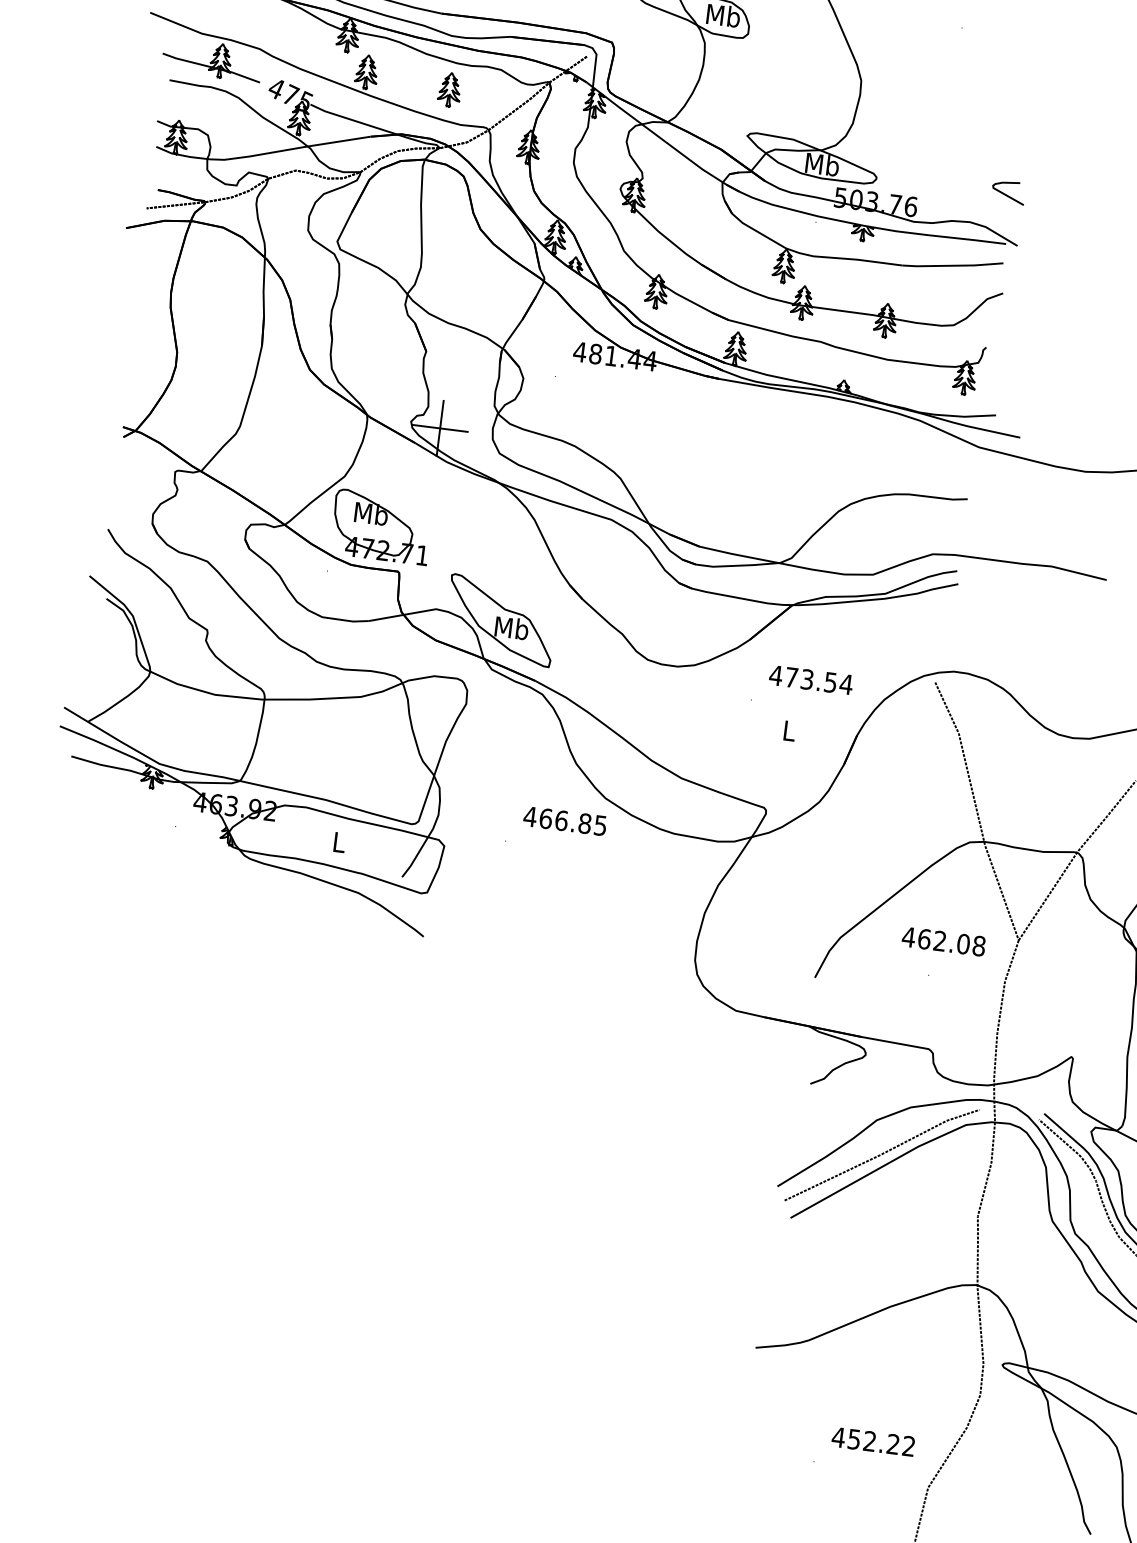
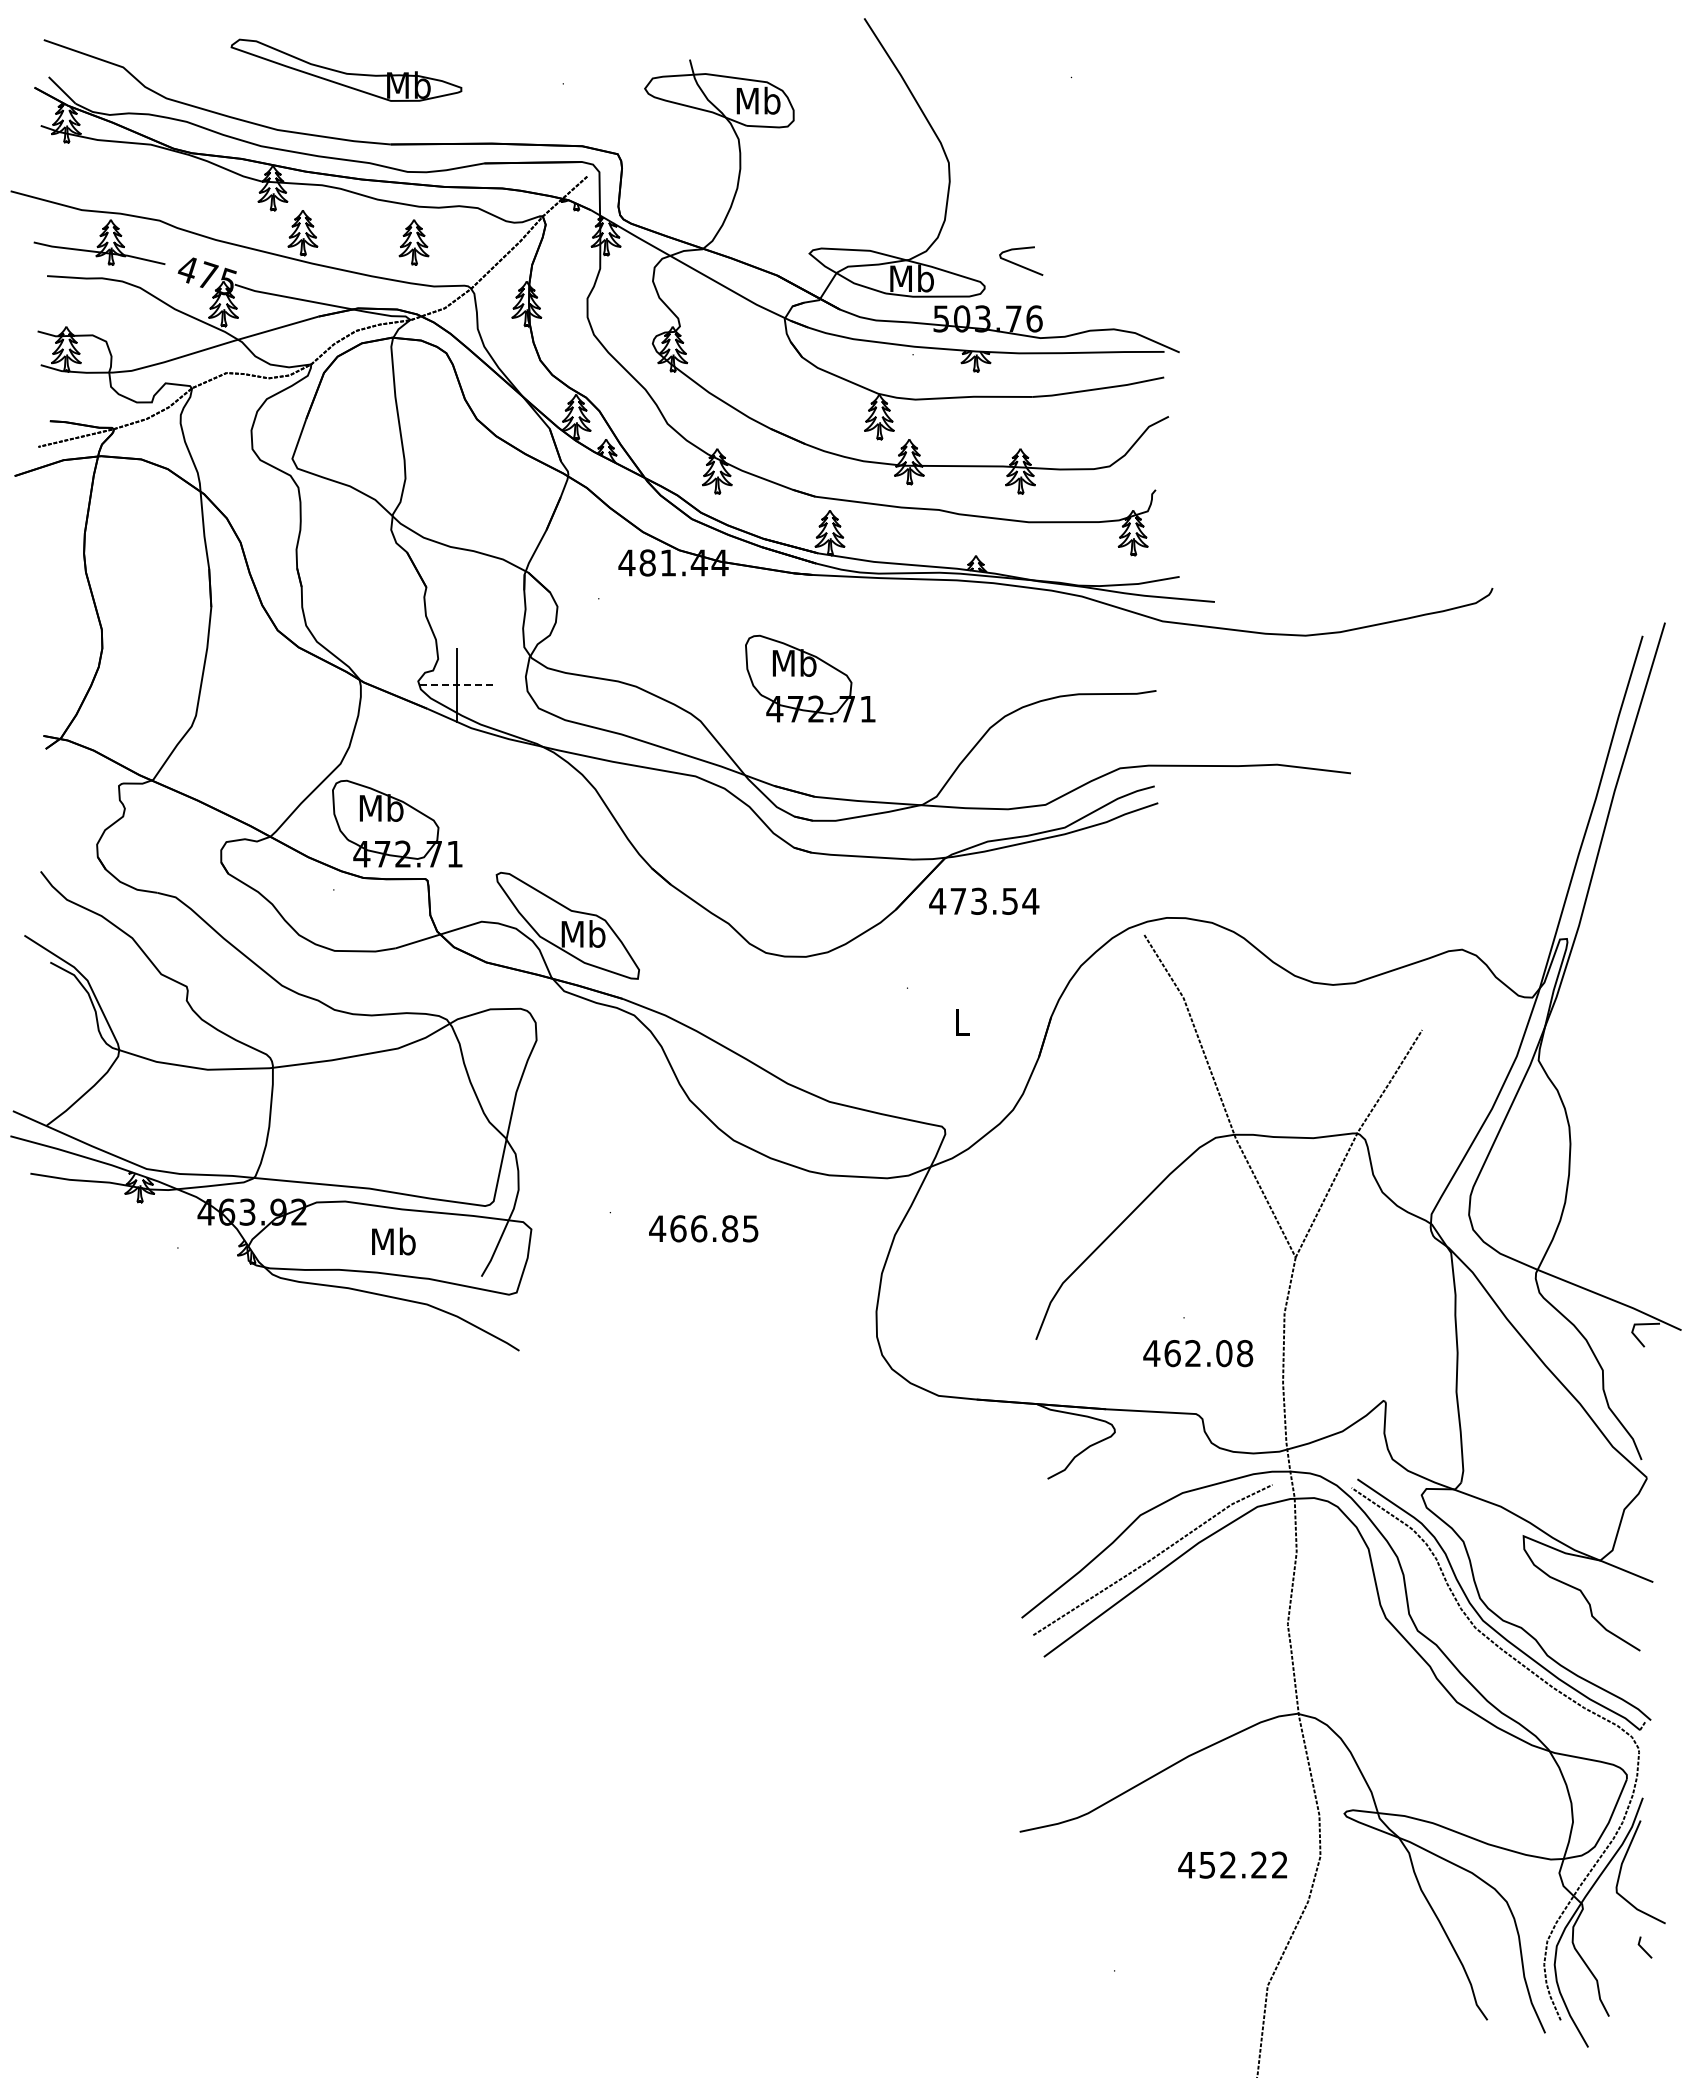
curve: (1006, 194) -> (1019, 264), moved
line: (440, 428) -> (457, 685), solid -> dashed
part: (707, 456) -> (810, 678), added
text: (811, 679) -> (984, 900), moved
text: (564, 820) -> (703, 1228), moved
text: (339, 842) -> (393, 1241), L -> Mb
text: (944, 941) -> (1198, 1353), moved
text: (873, 1441) -> (1232, 1864), moved

